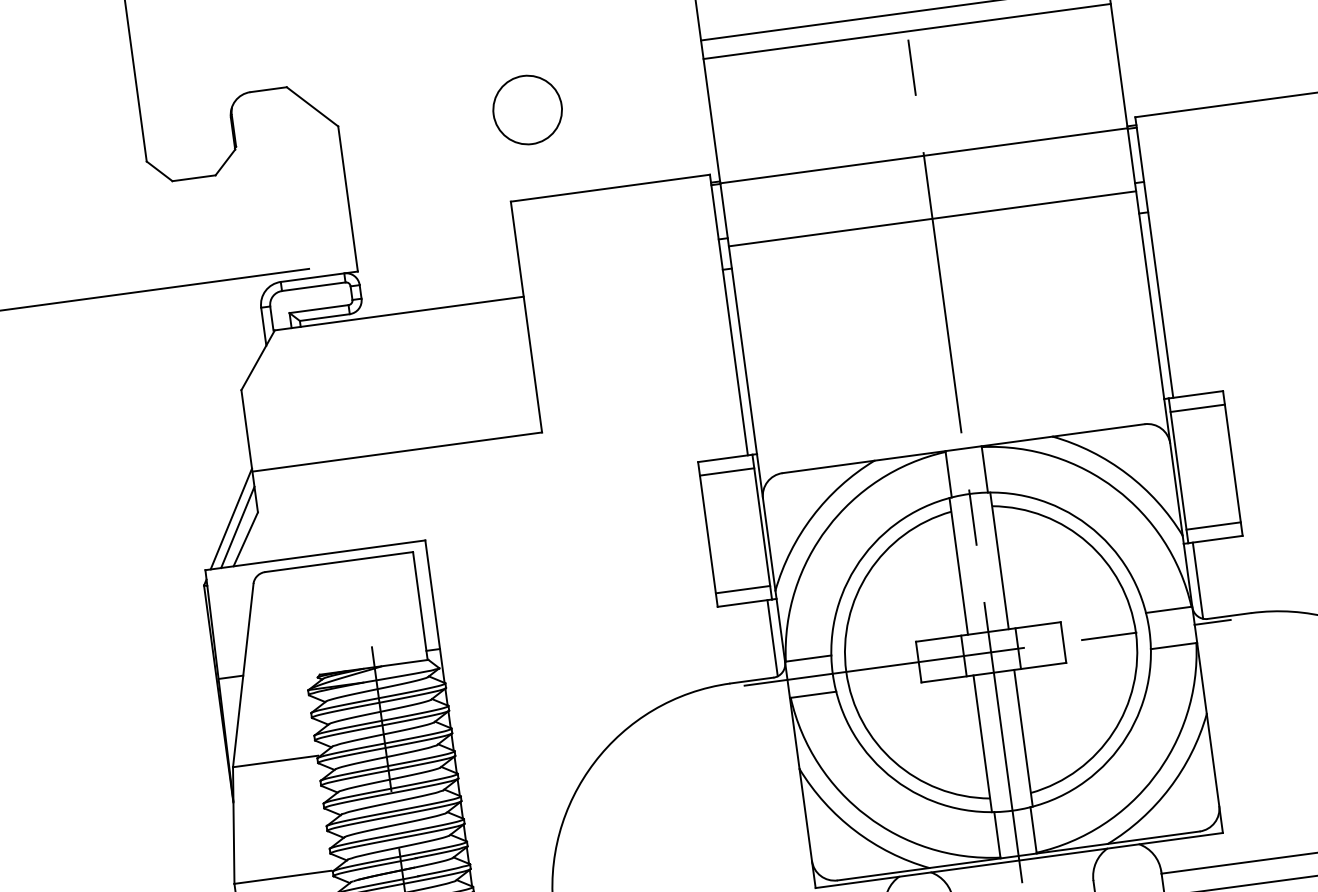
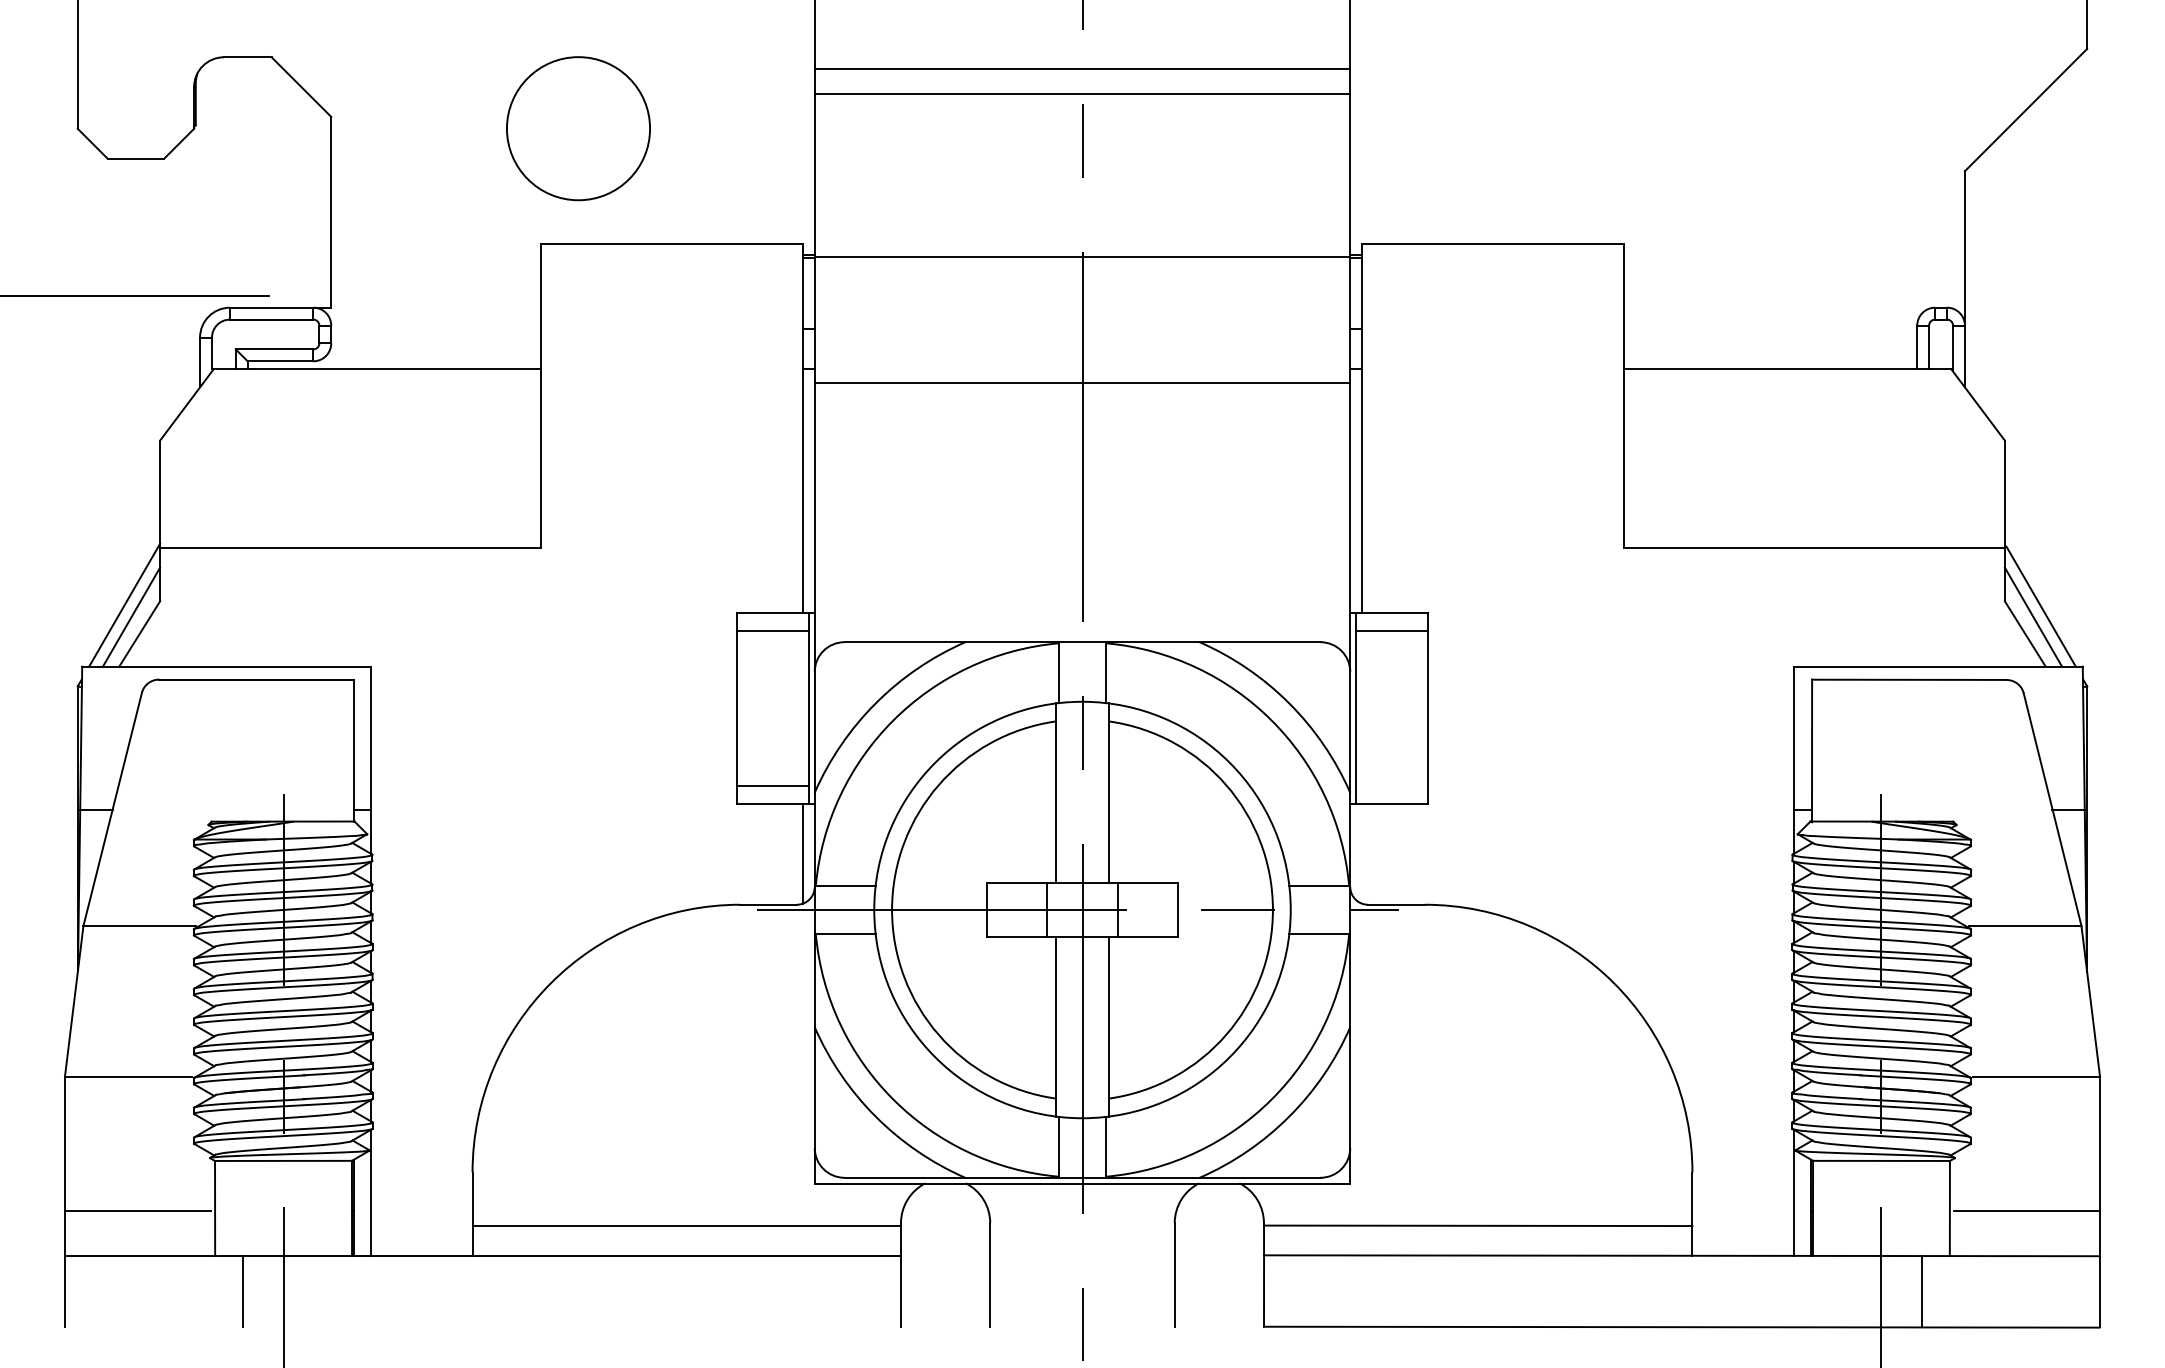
circle: (527, 109) -> (578, 128), size x1.6
line: (932, 218) -> (1082, 382), moved
line: (1213, 525) -> (1391, 785), removed
line: (1198, 580) -> (1362, 853), removed

